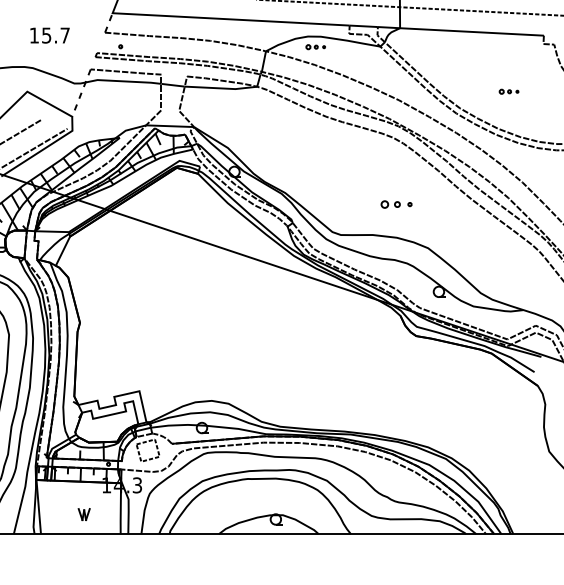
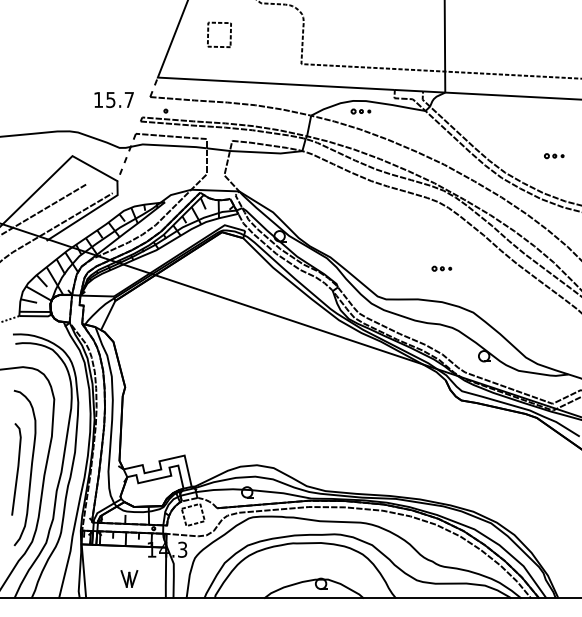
text: (49, 35) -> (113, 99), moved
part: (396, 204) -> (441, 268), size x0.62
part: (84, 514) -> (129, 578), size x1.43

